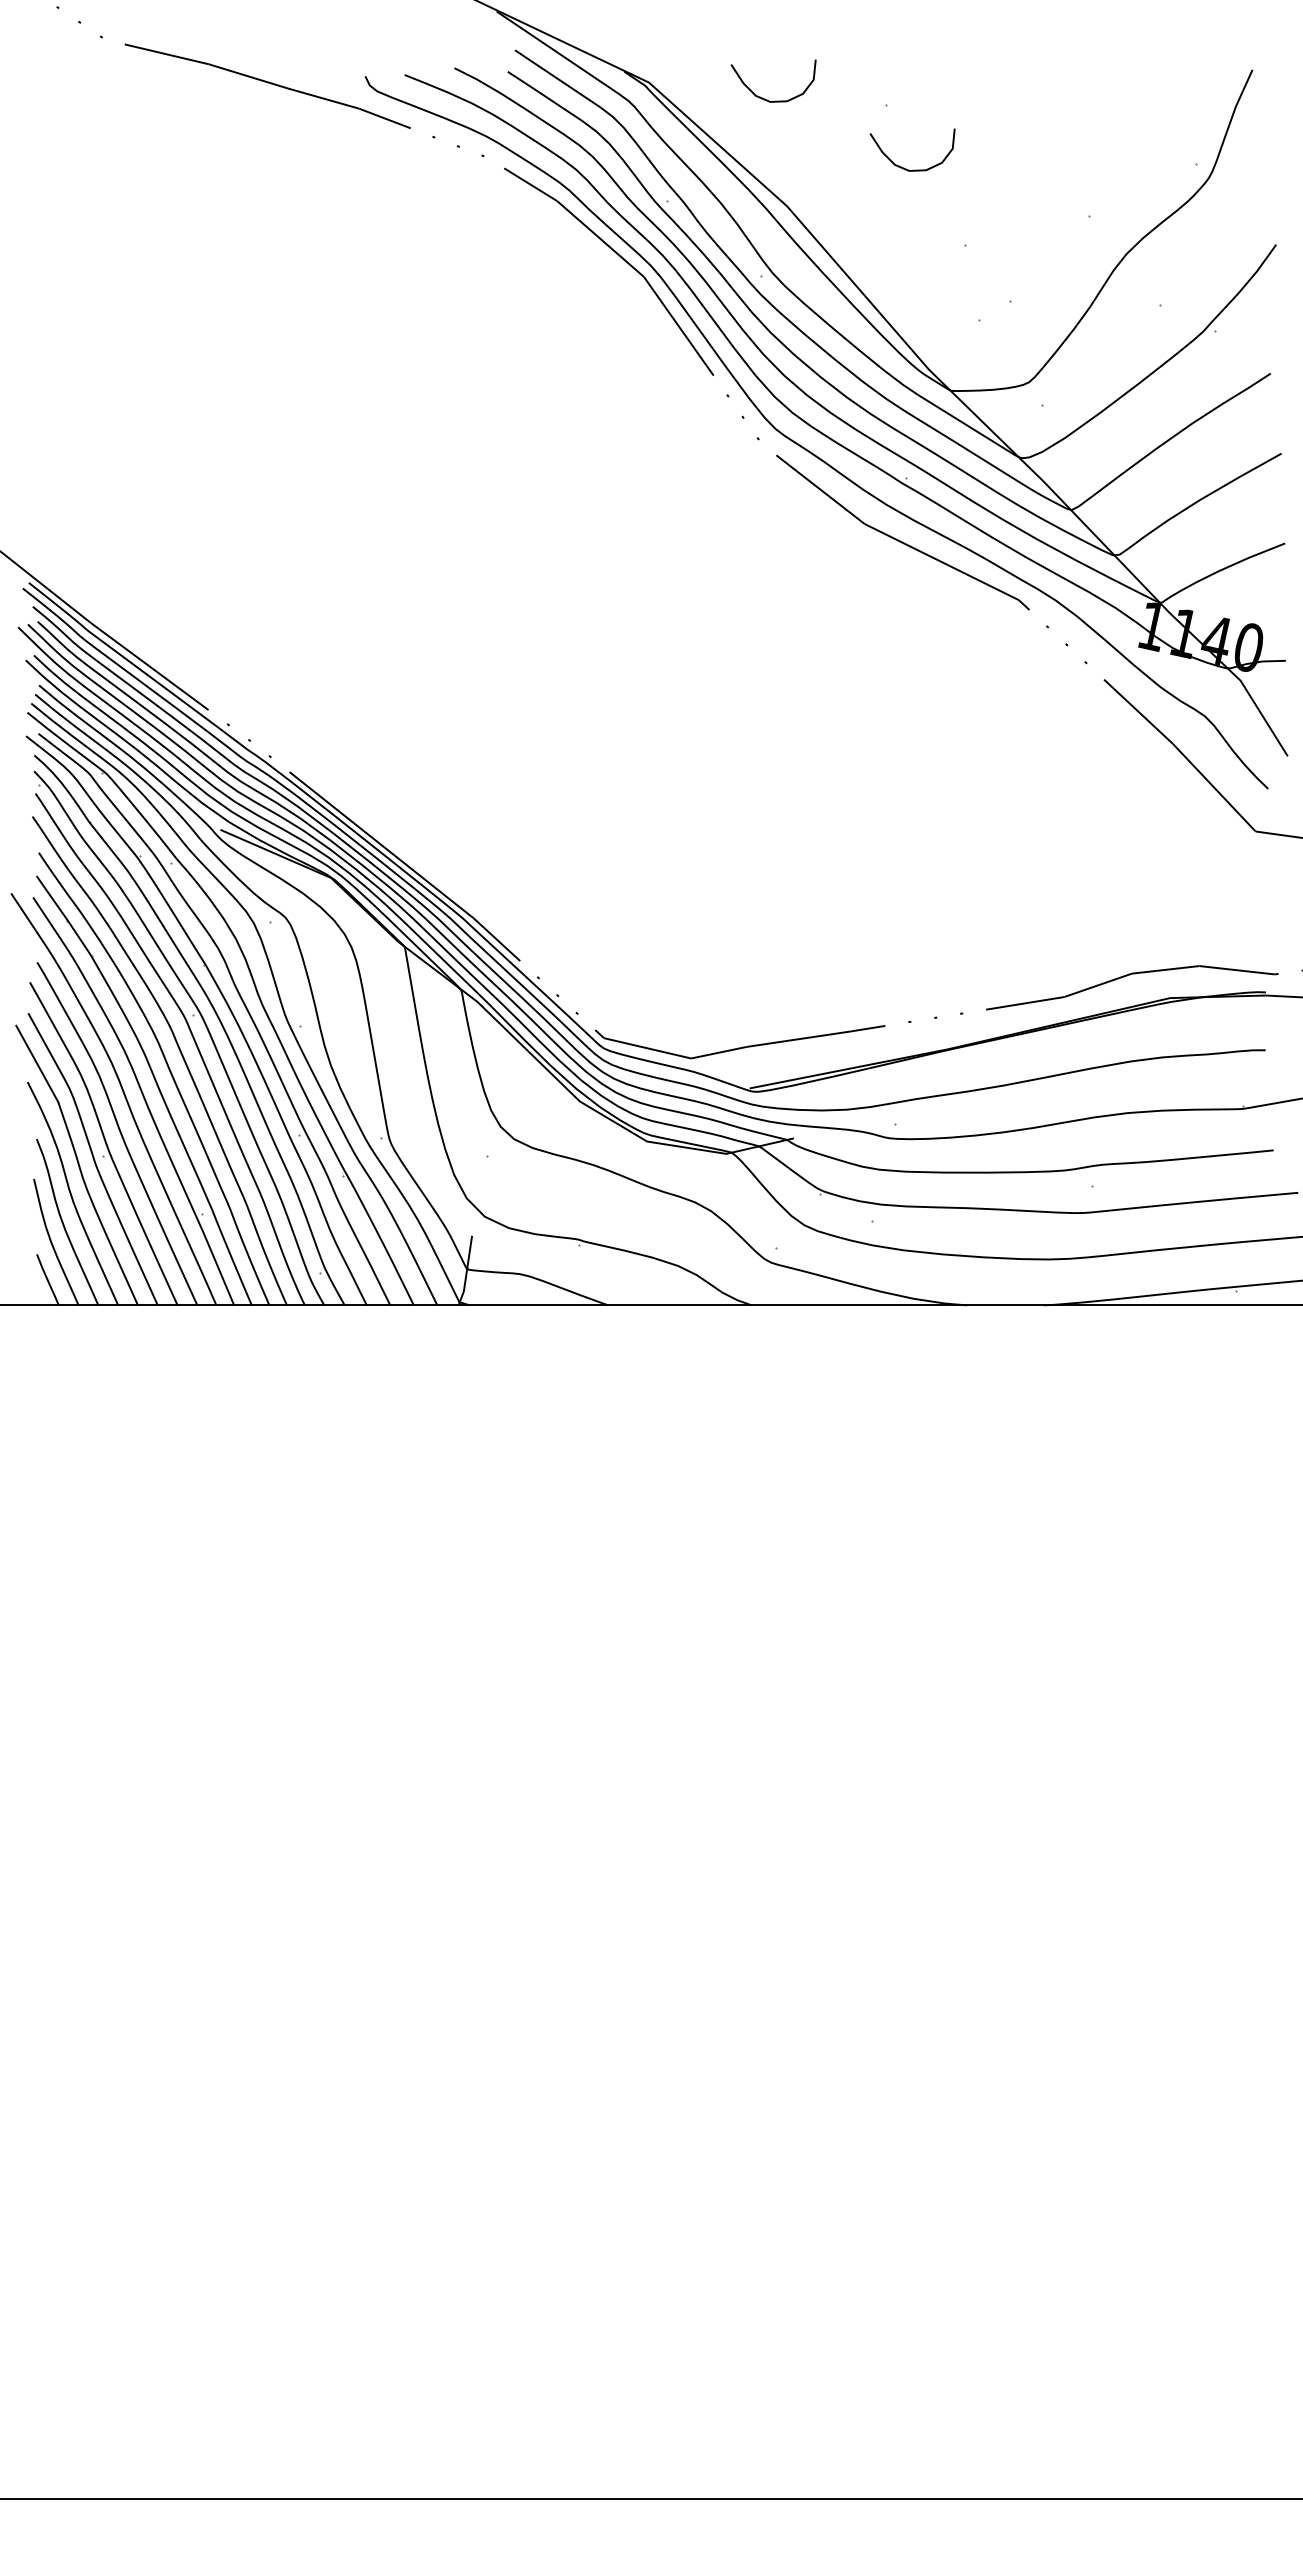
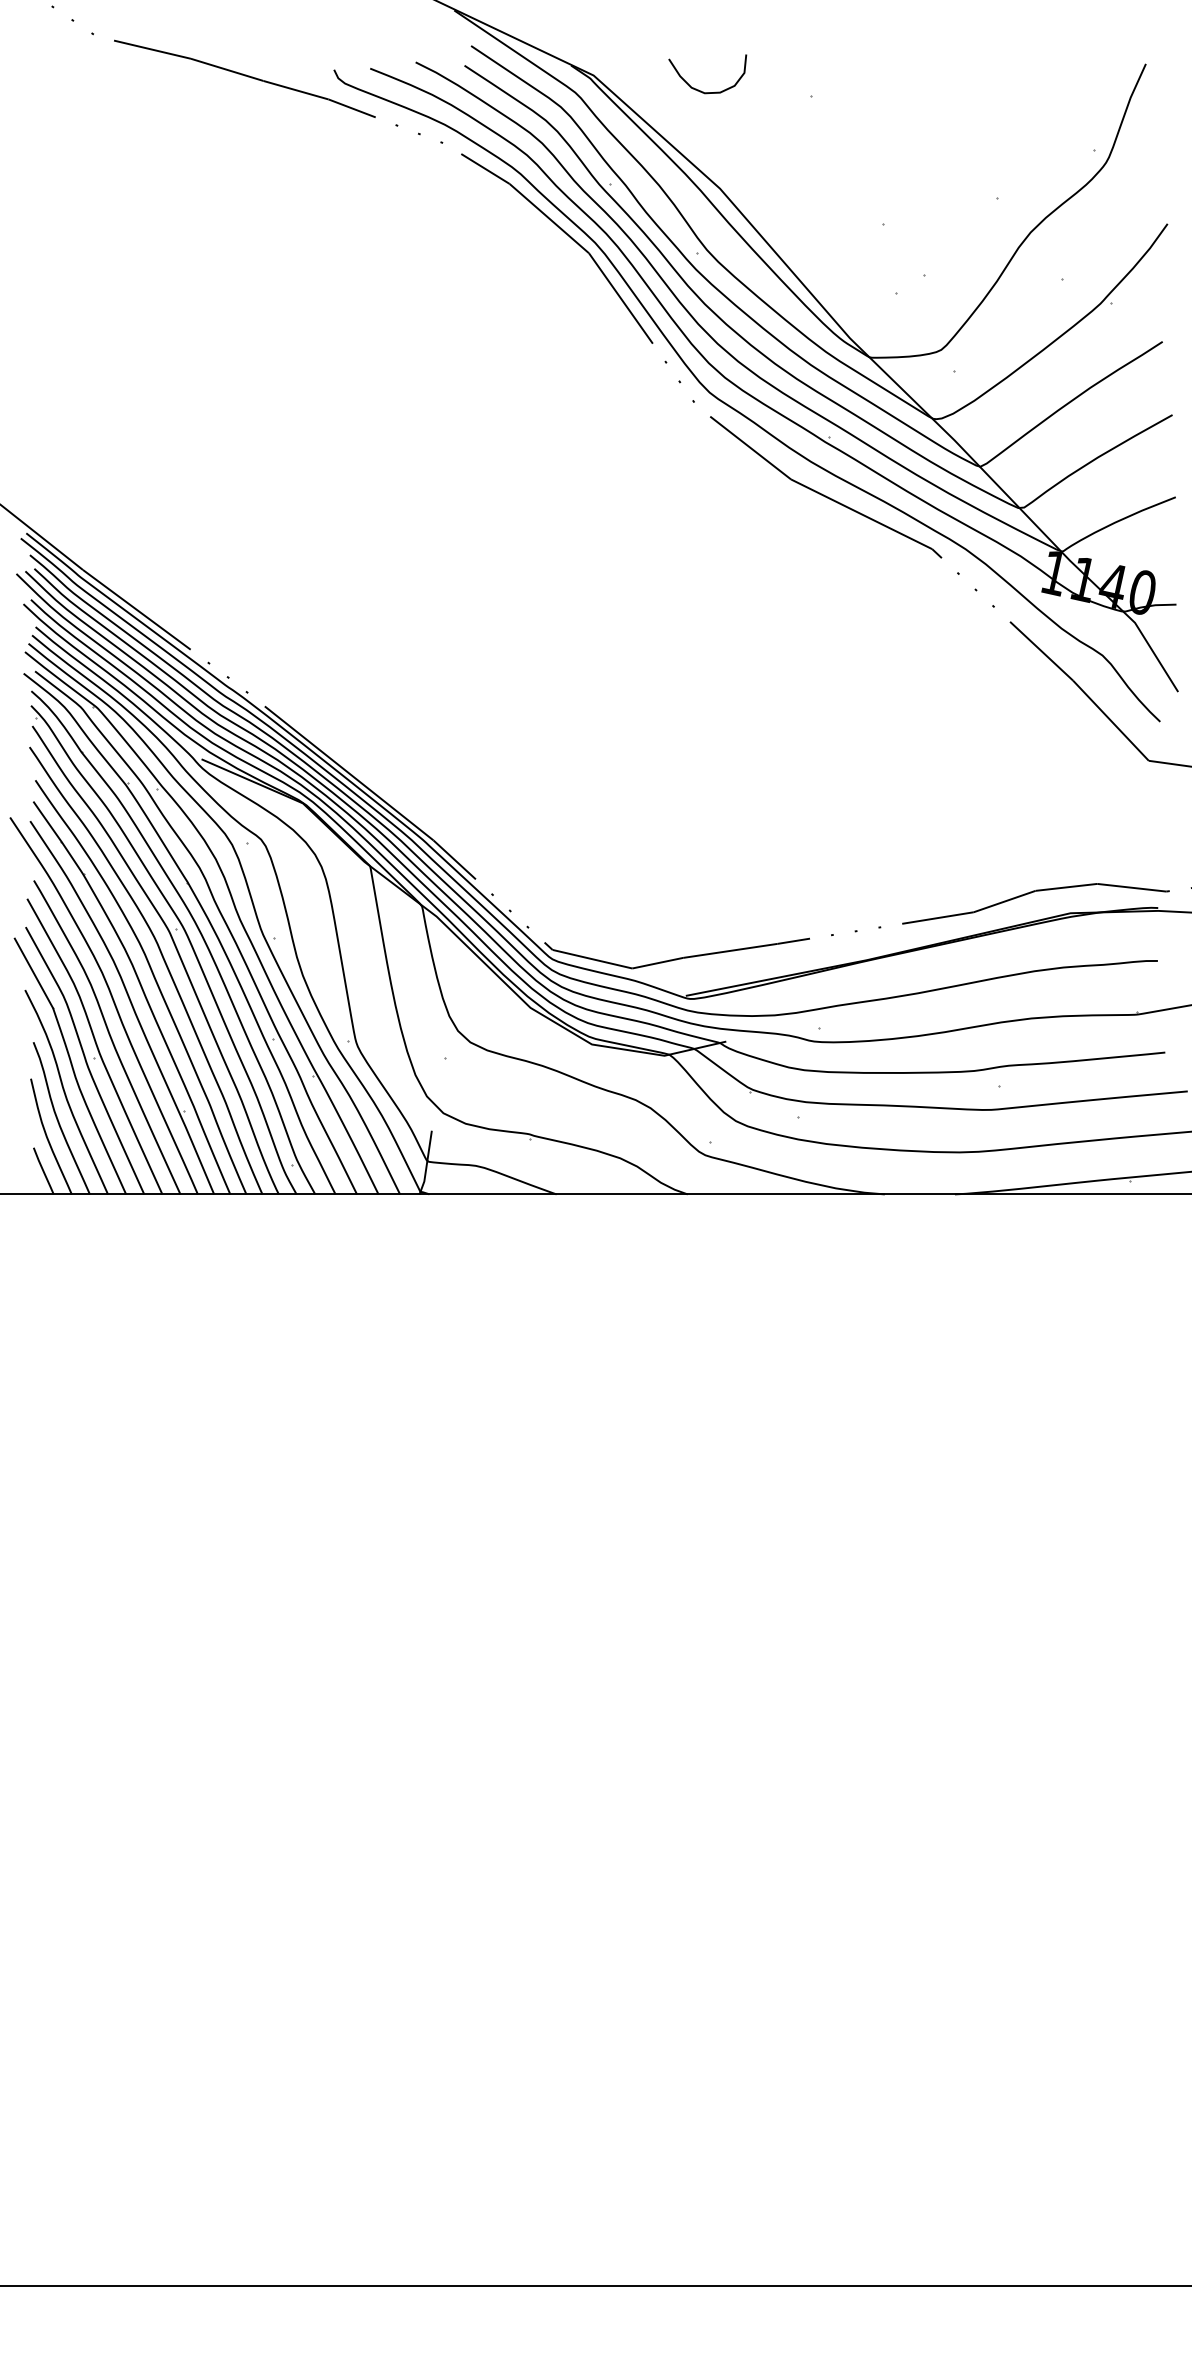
curve: (904, 167) -> (827, 153), removed

